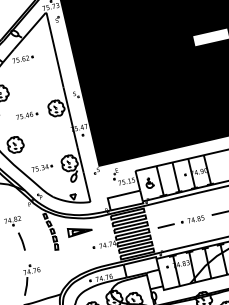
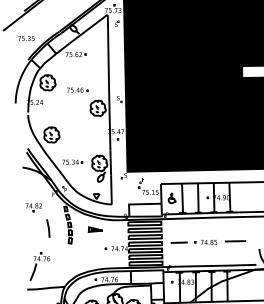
part: (26, 114) -> (77, 89), moved
part: (79, 230) -> (95, 229), size x0.6
line: (22, 241) -> (48, 228), moved

